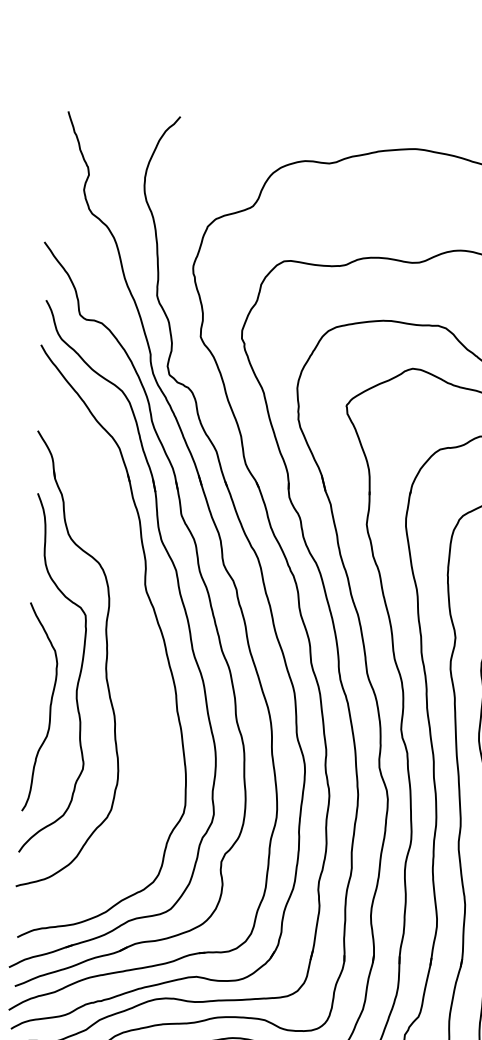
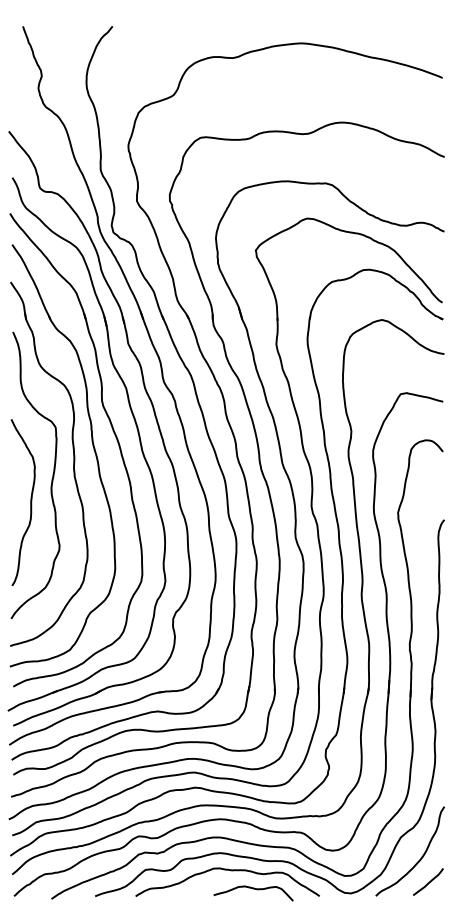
part: (130, 641) -> (92, 446), added

